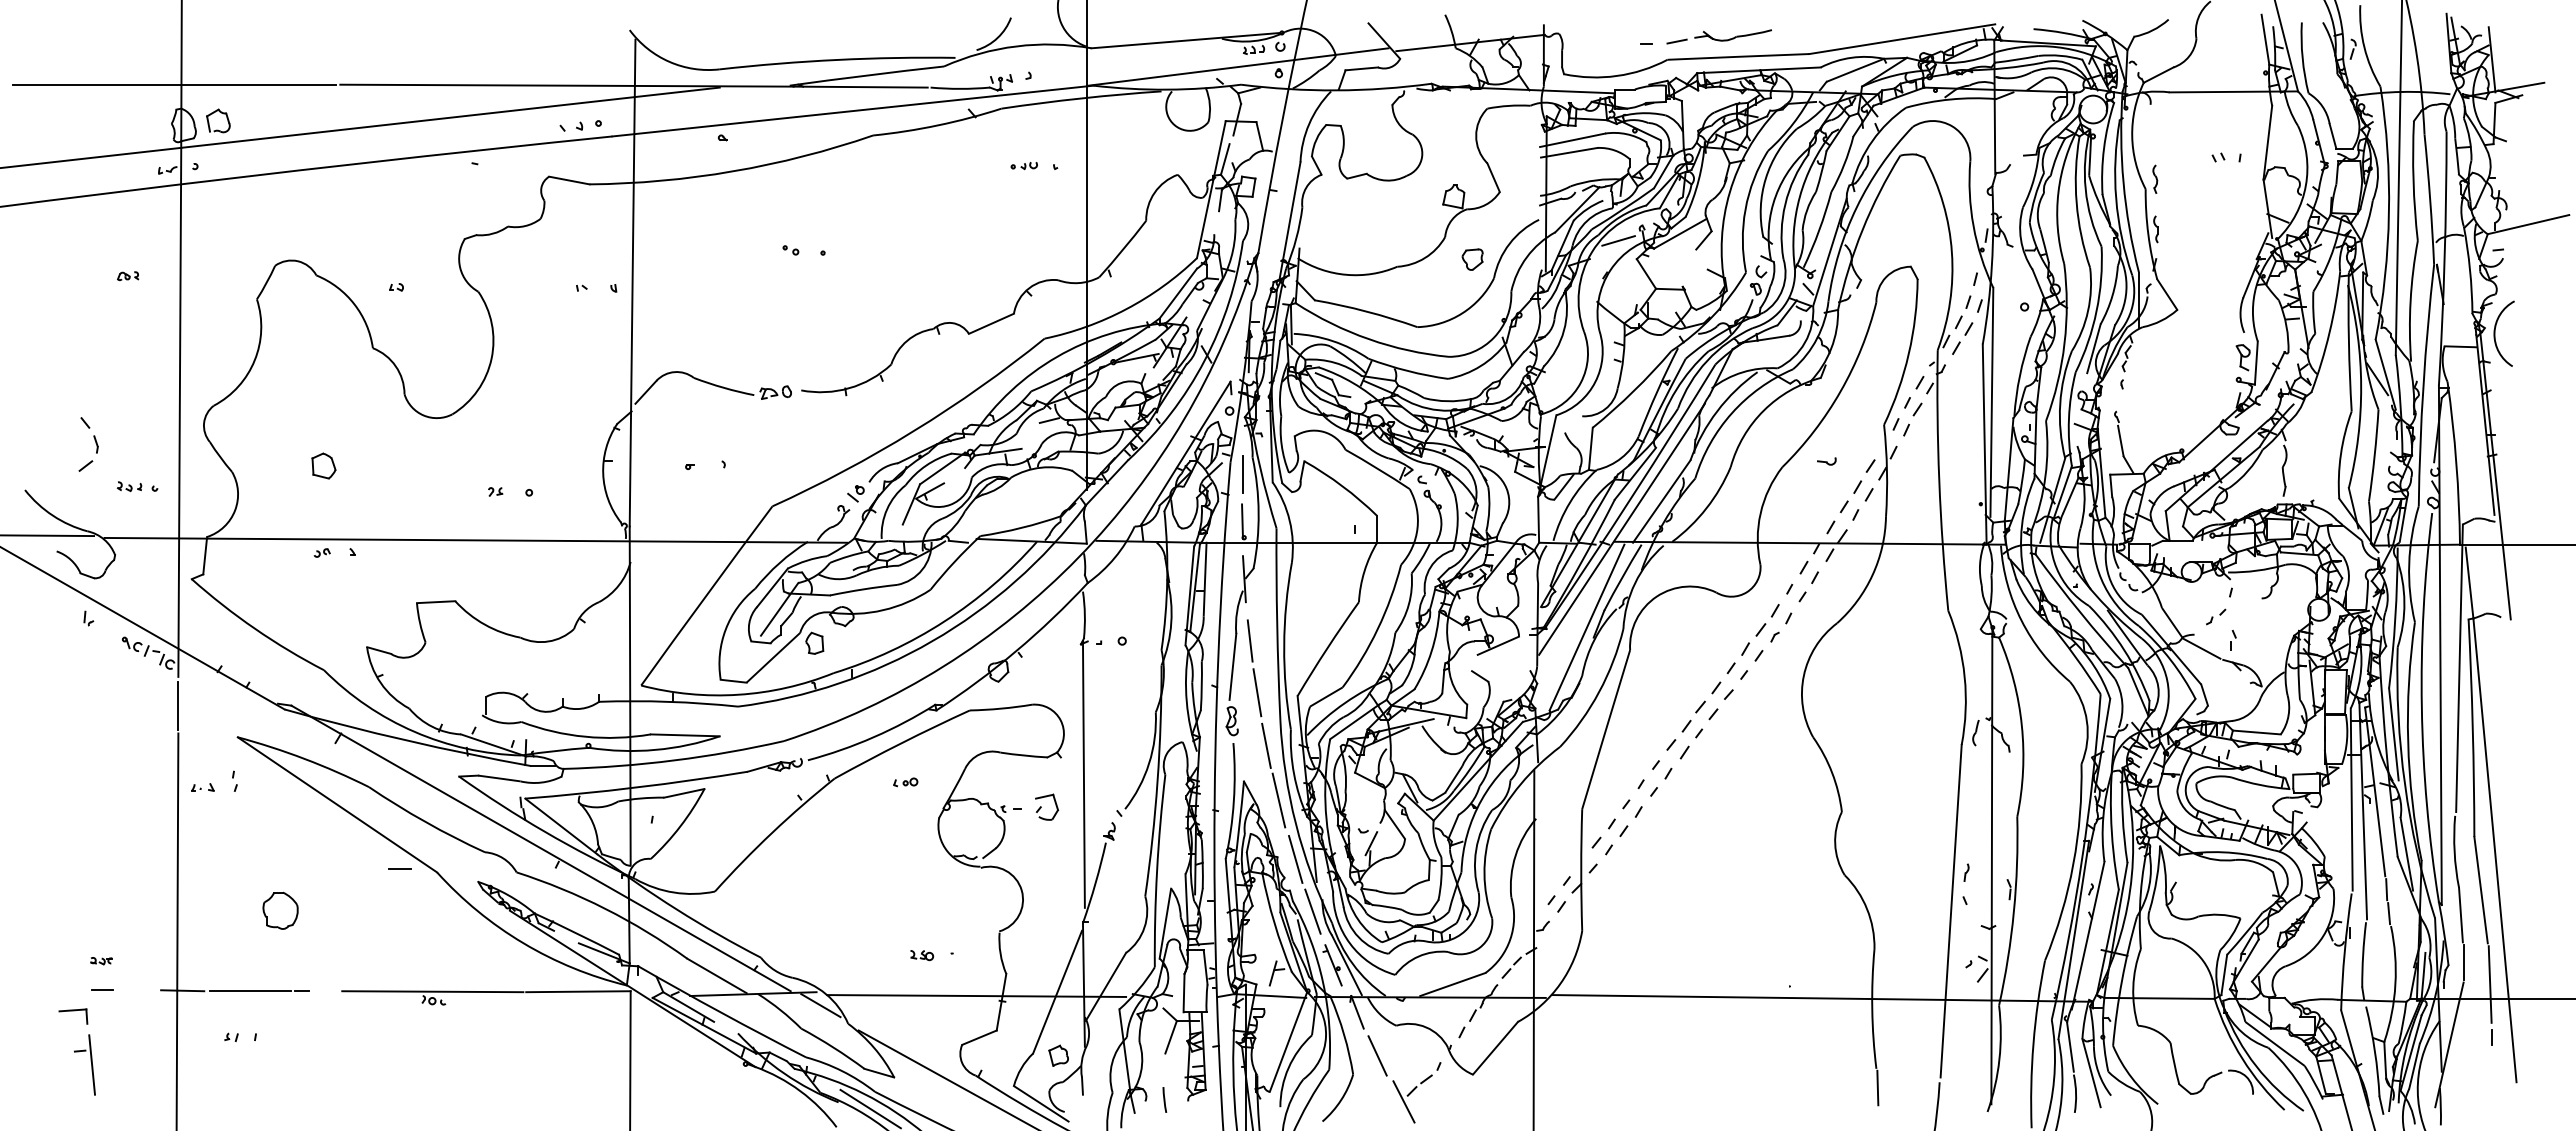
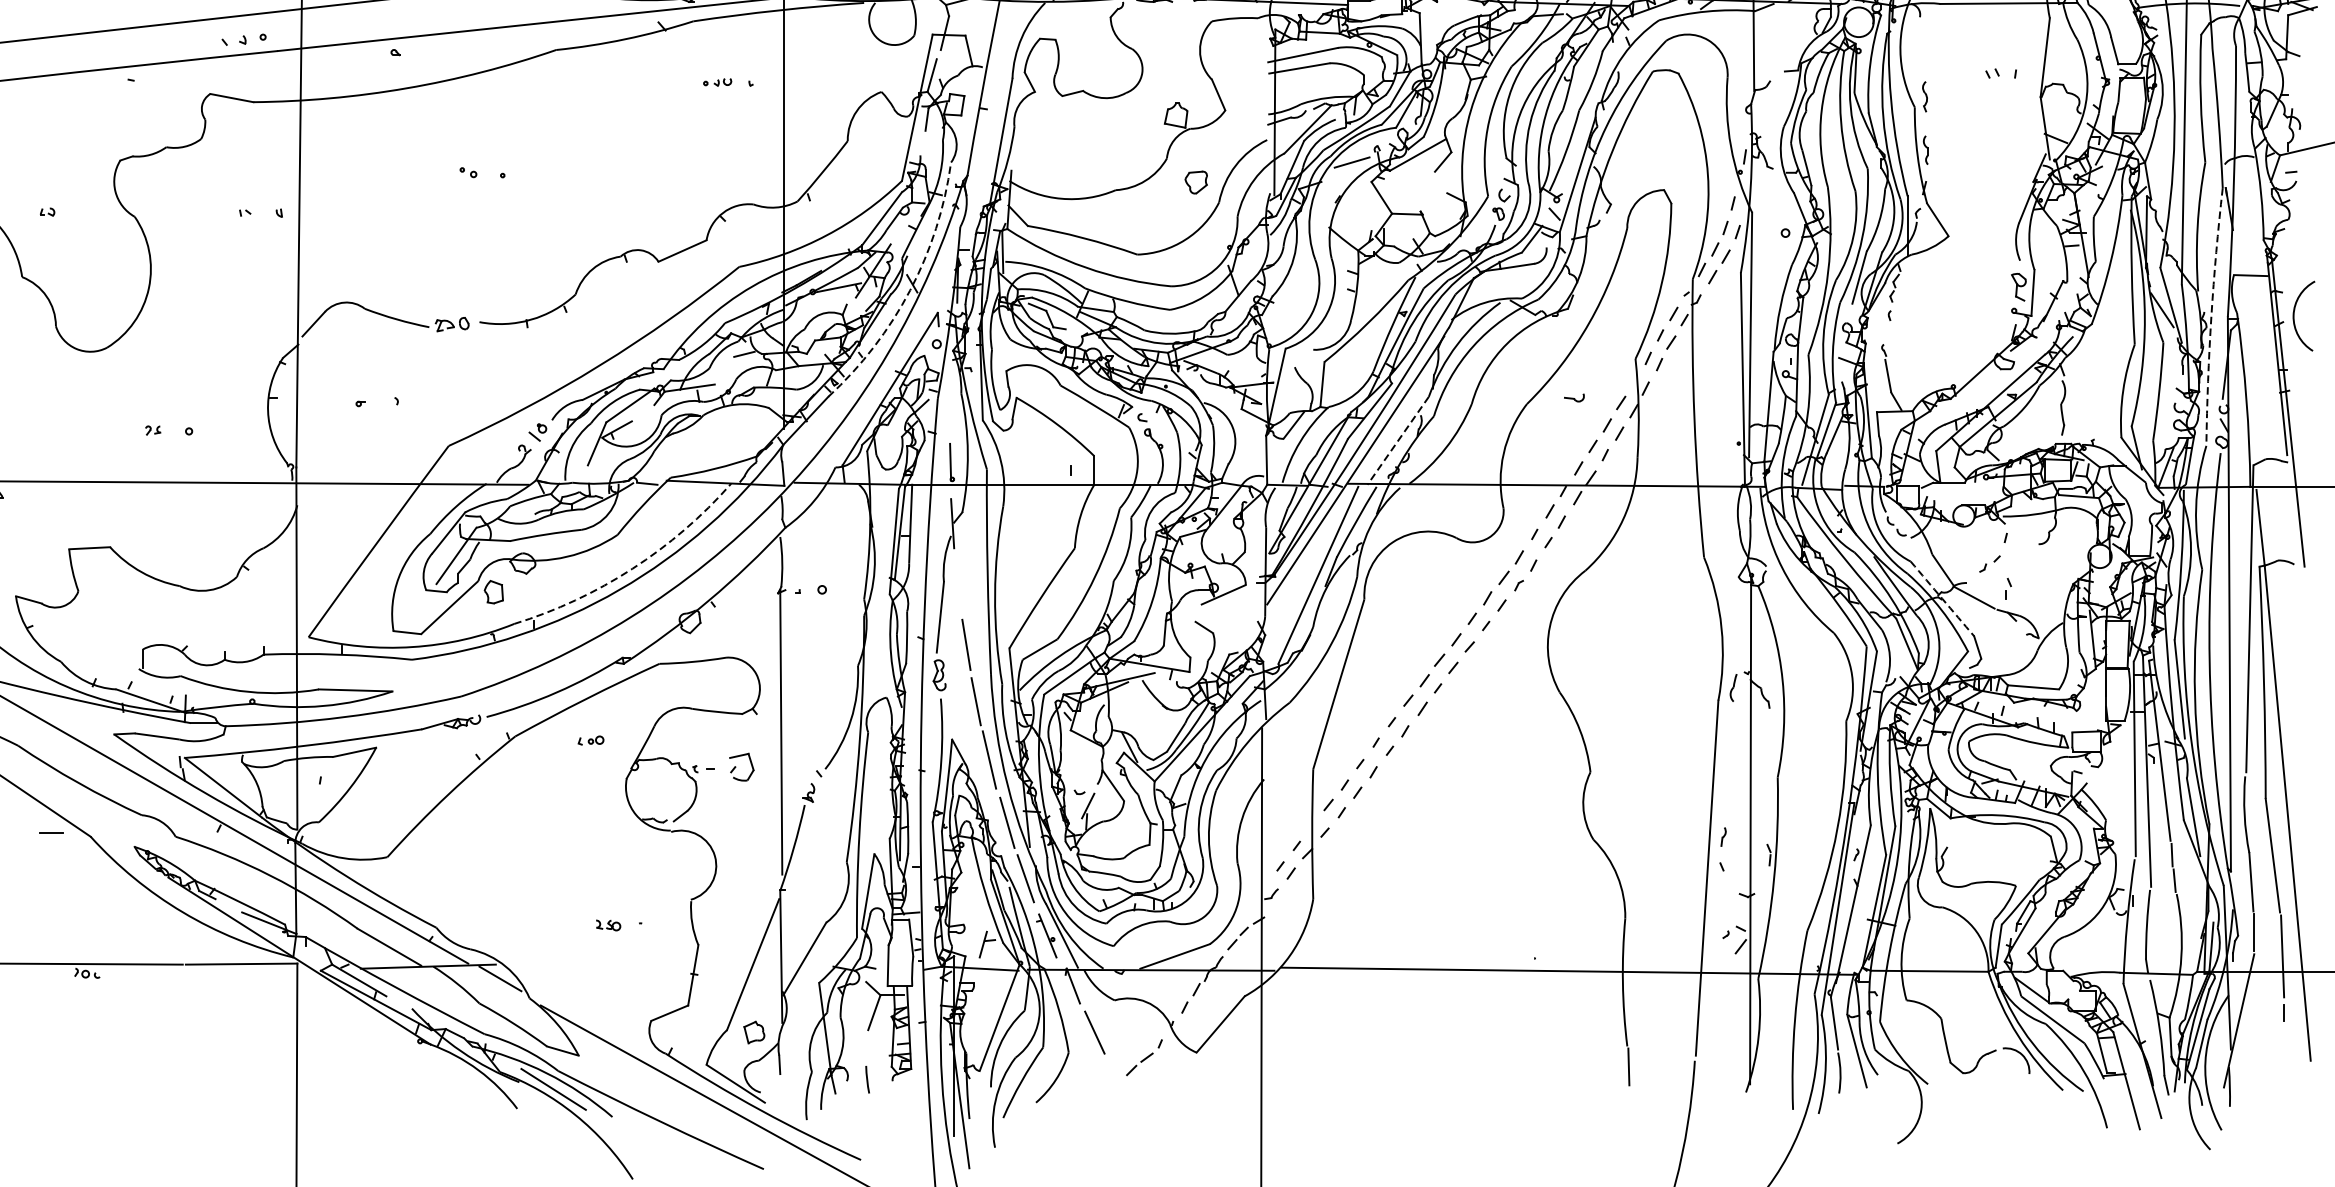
arc: (2495, 333) -> (2294, 315), moved
arc: (1204, 360) -> (910, 290), solid -> dashed
arc: (2423, 385) -> (2211, 316), solid -> dashed
line: (1243, 473) -> (951, 410), removed
line: (1661, 501) -> (1397, 440), solid -> dashed
arc: (944, 621) -> (632, 568), solid -> dashed
line: (1249, 640) -> (958, 589), removed
arc: (2171, 649) -> (1942, 598), solid -> dashed
line: (976, 995) -> (666, 968), removed
line: (1403, 1101) -> (1122, 1081), removed

